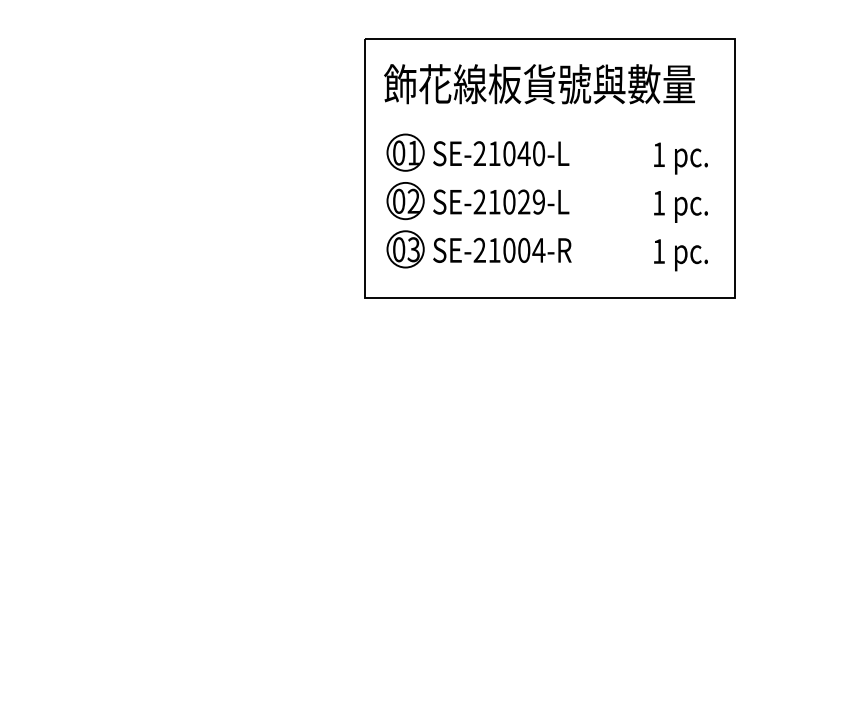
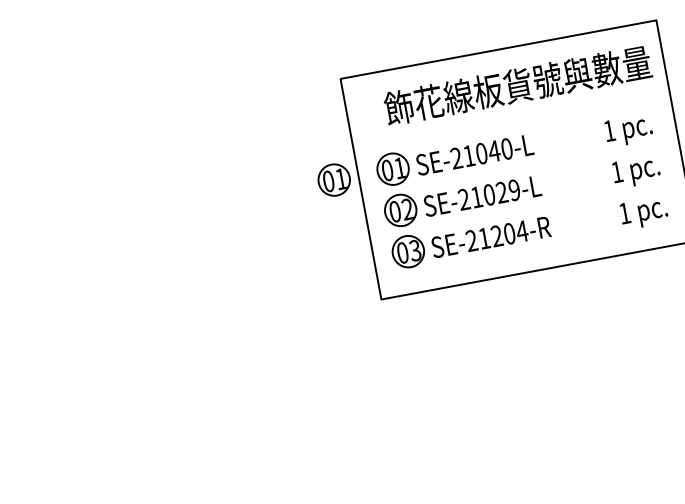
text: (539, 84) -> (517, 85), moved
part: (336, 152) -> (334, 179), added
text: (509, 250) -> (497, 236), SE-21004-R -> SE-21204-R

